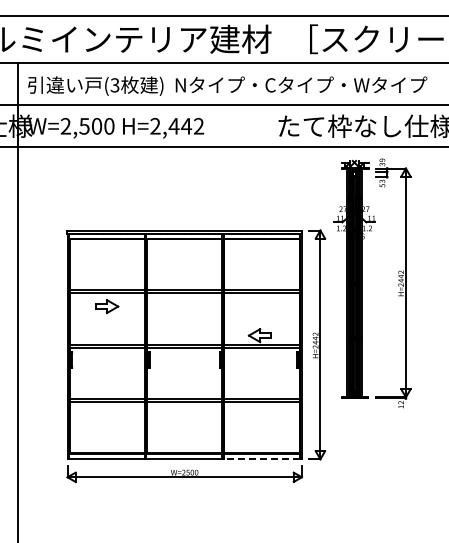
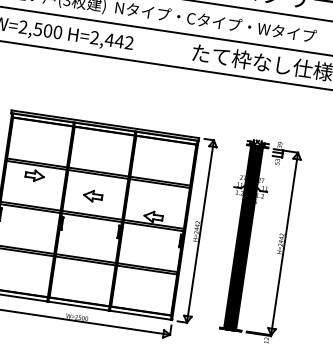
part: (362, 283) -> (249, 239), moved
part: (181, 320) -> (92, 195), added
line: (261, 458) -> (140, 315), dashed -> solid

